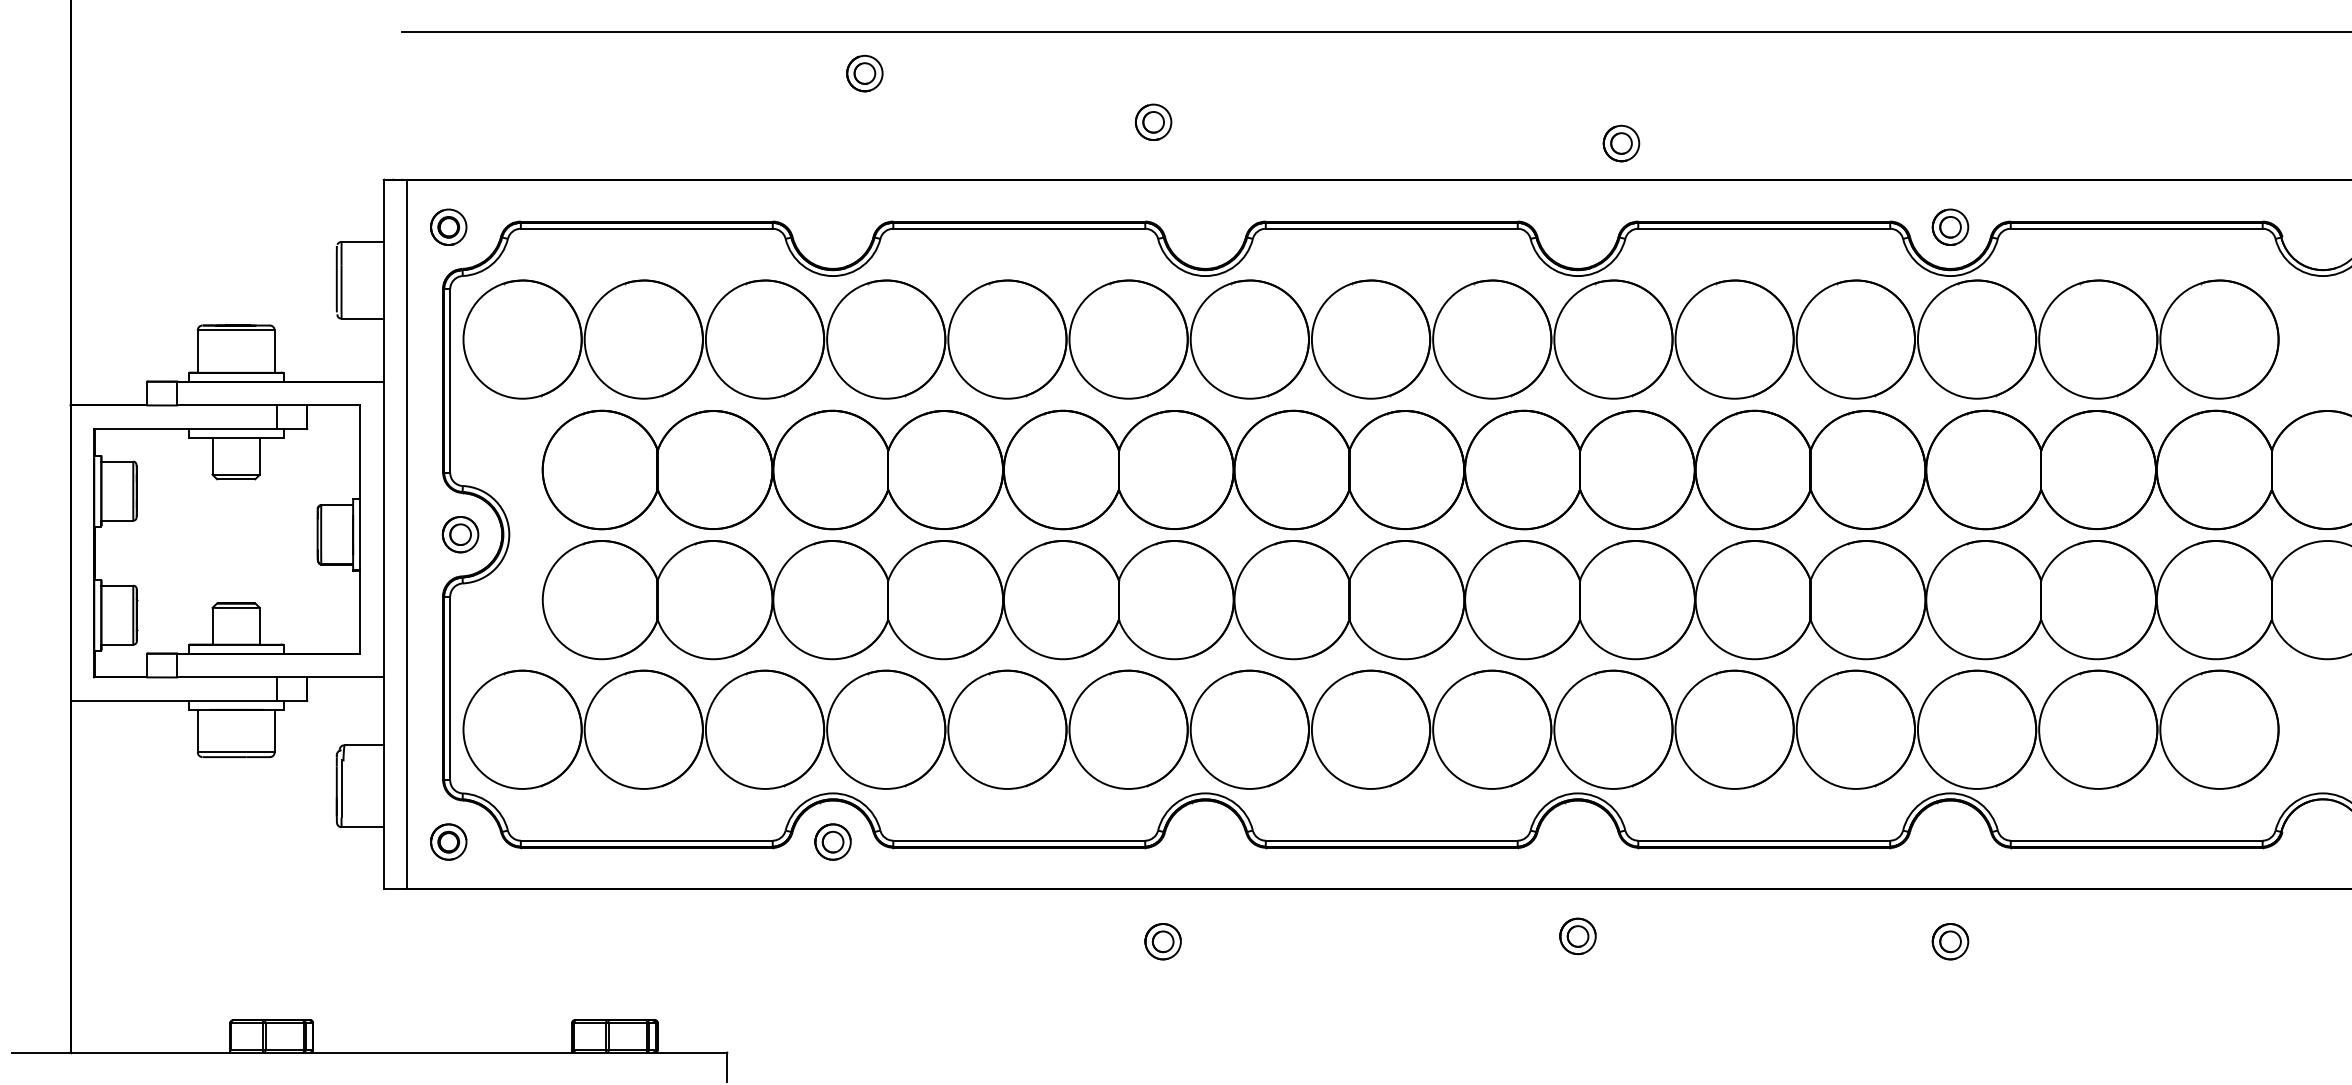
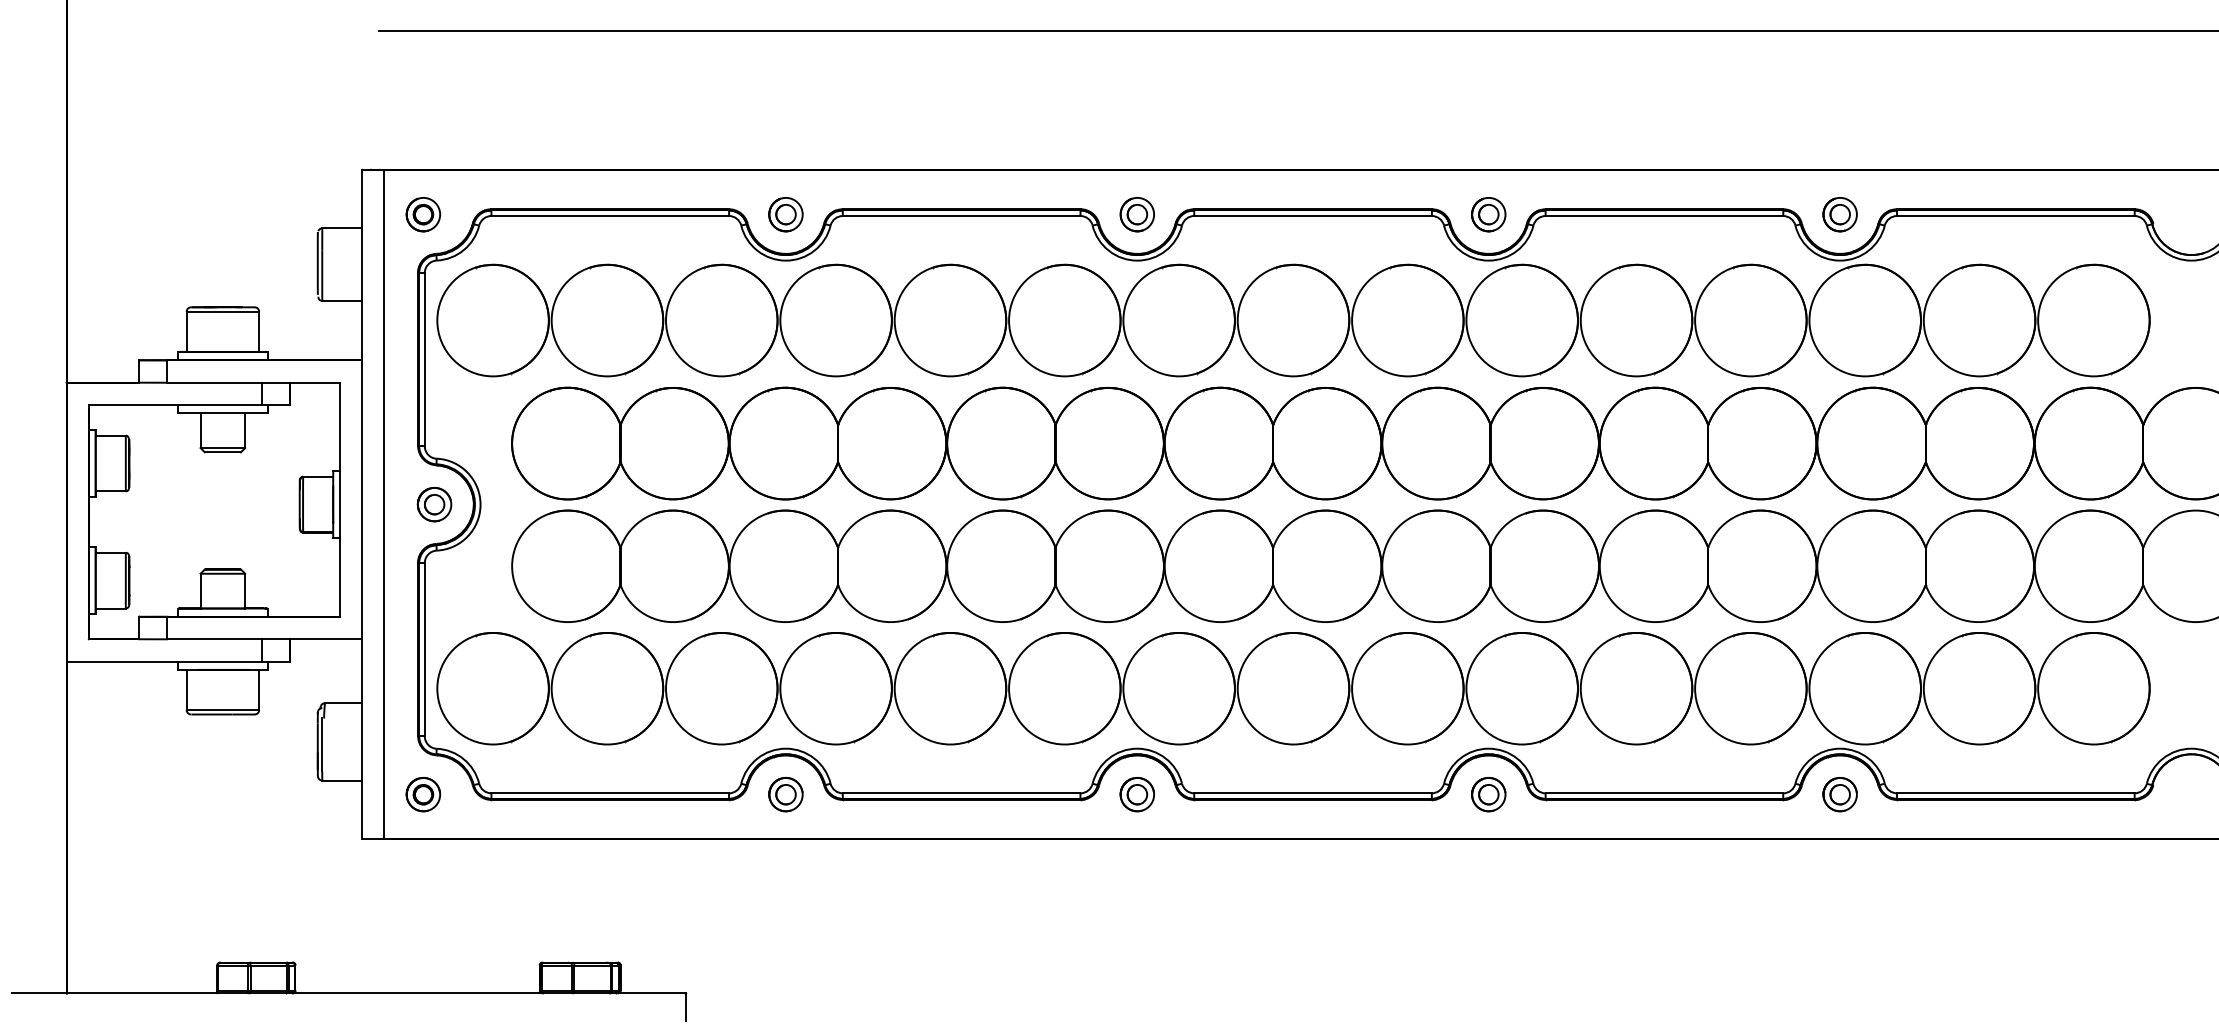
part: (864, 73) -> (785, 214), moved
part: (1152, 122) -> (1136, 214), moved
part: (1621, 143) -> (1488, 214), moved
part: (1577, 936) -> (1488, 794), moved
part: (1162, 941) -> (1136, 794), moved
part: (1949, 941) -> (1839, 794), moved

